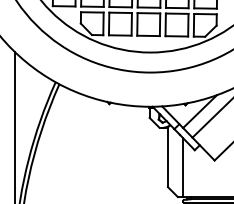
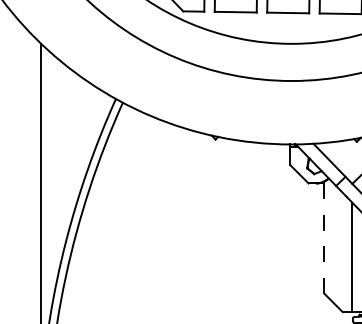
line: (168, 157) -> (325, 238), solid -> dashed

